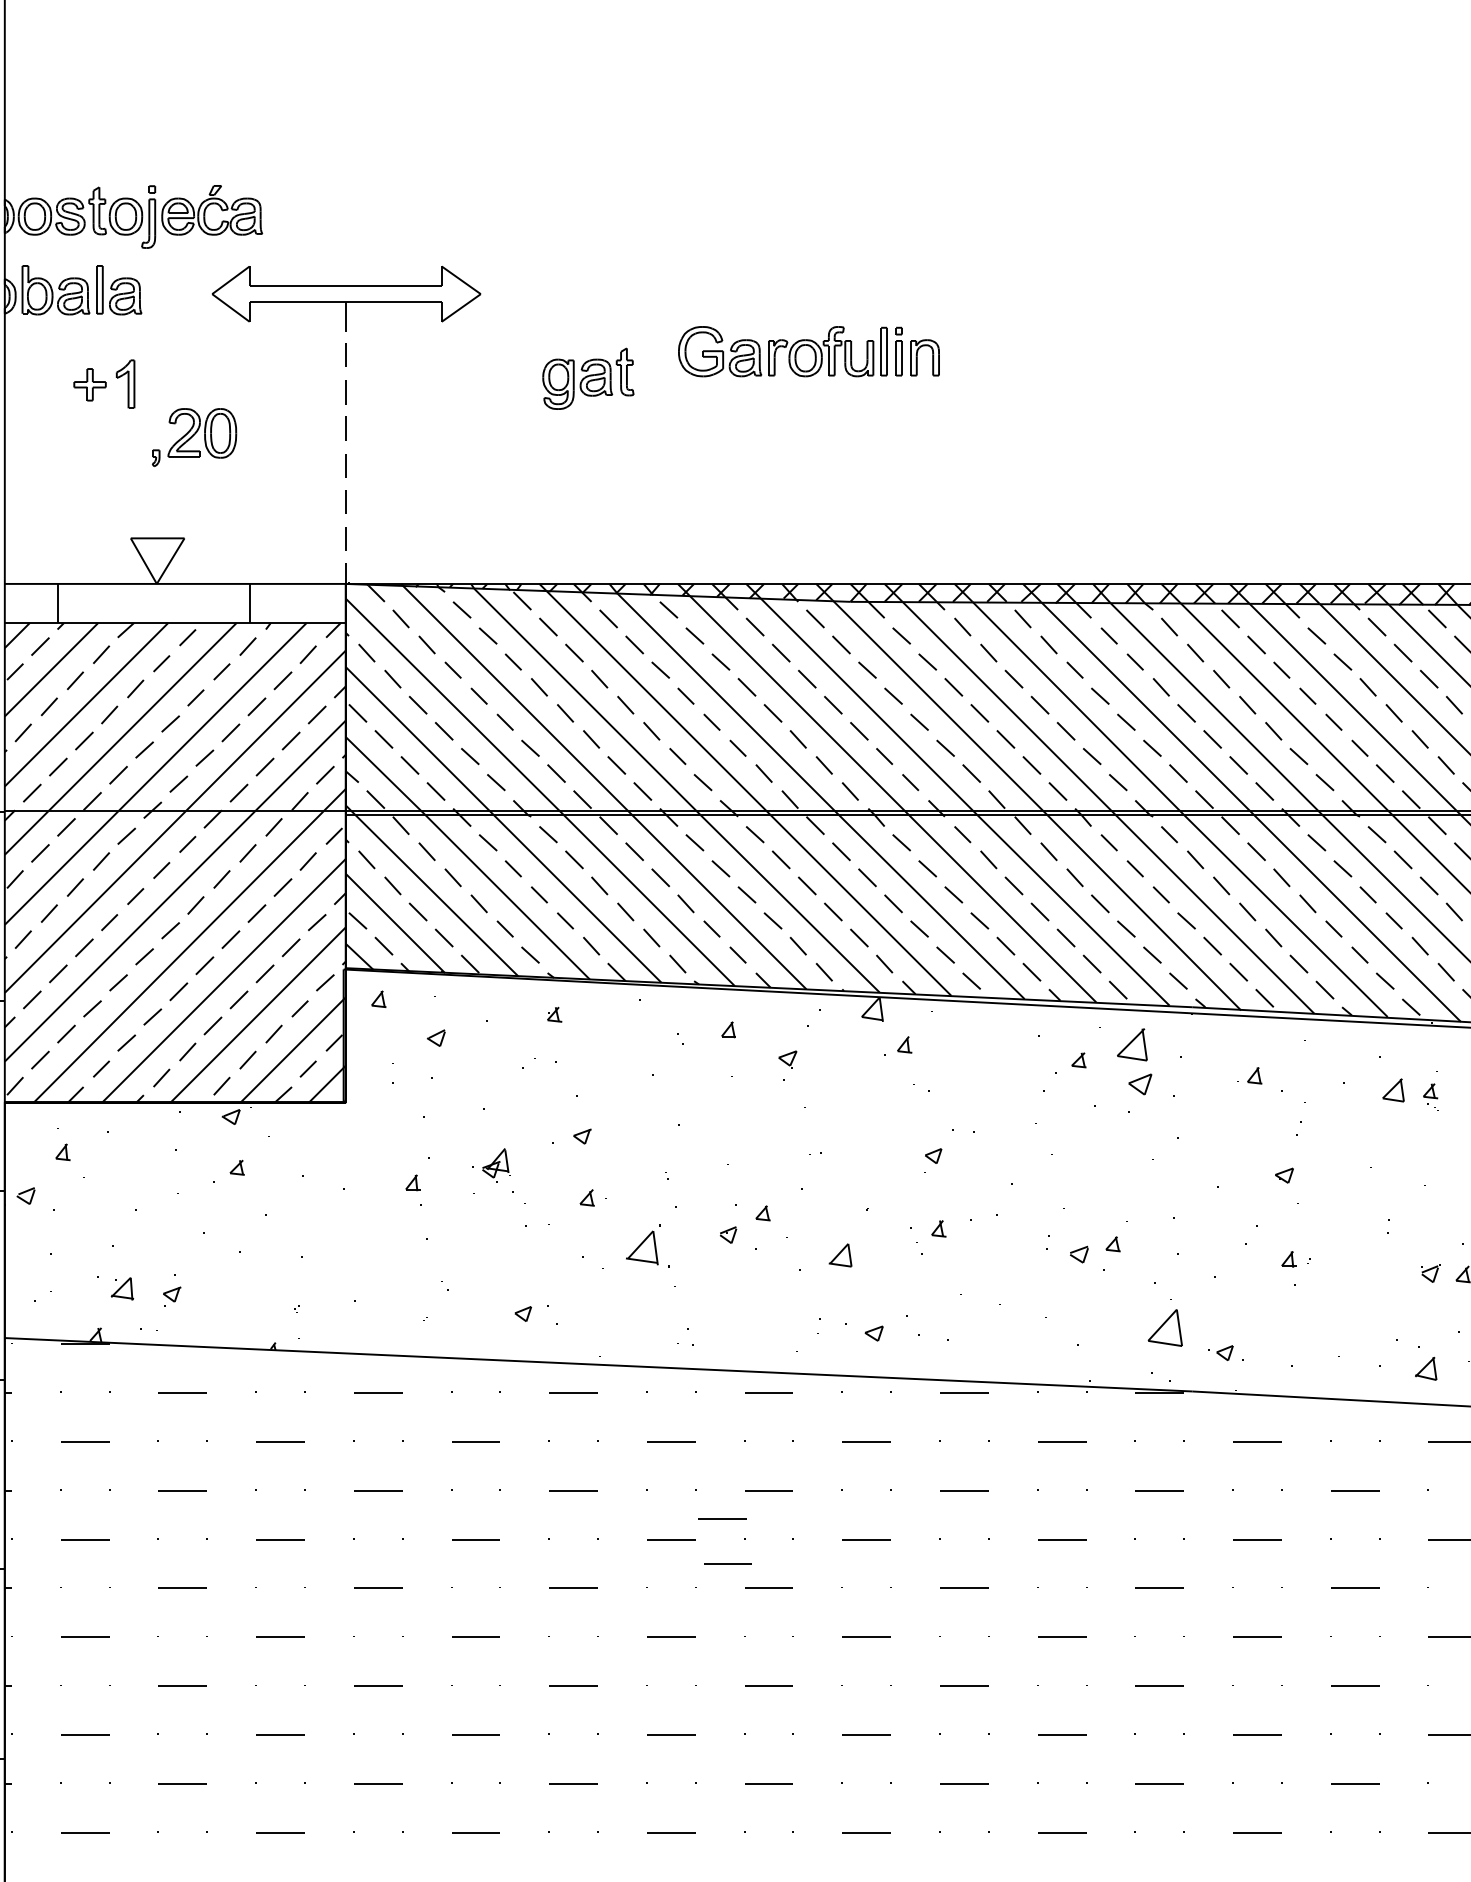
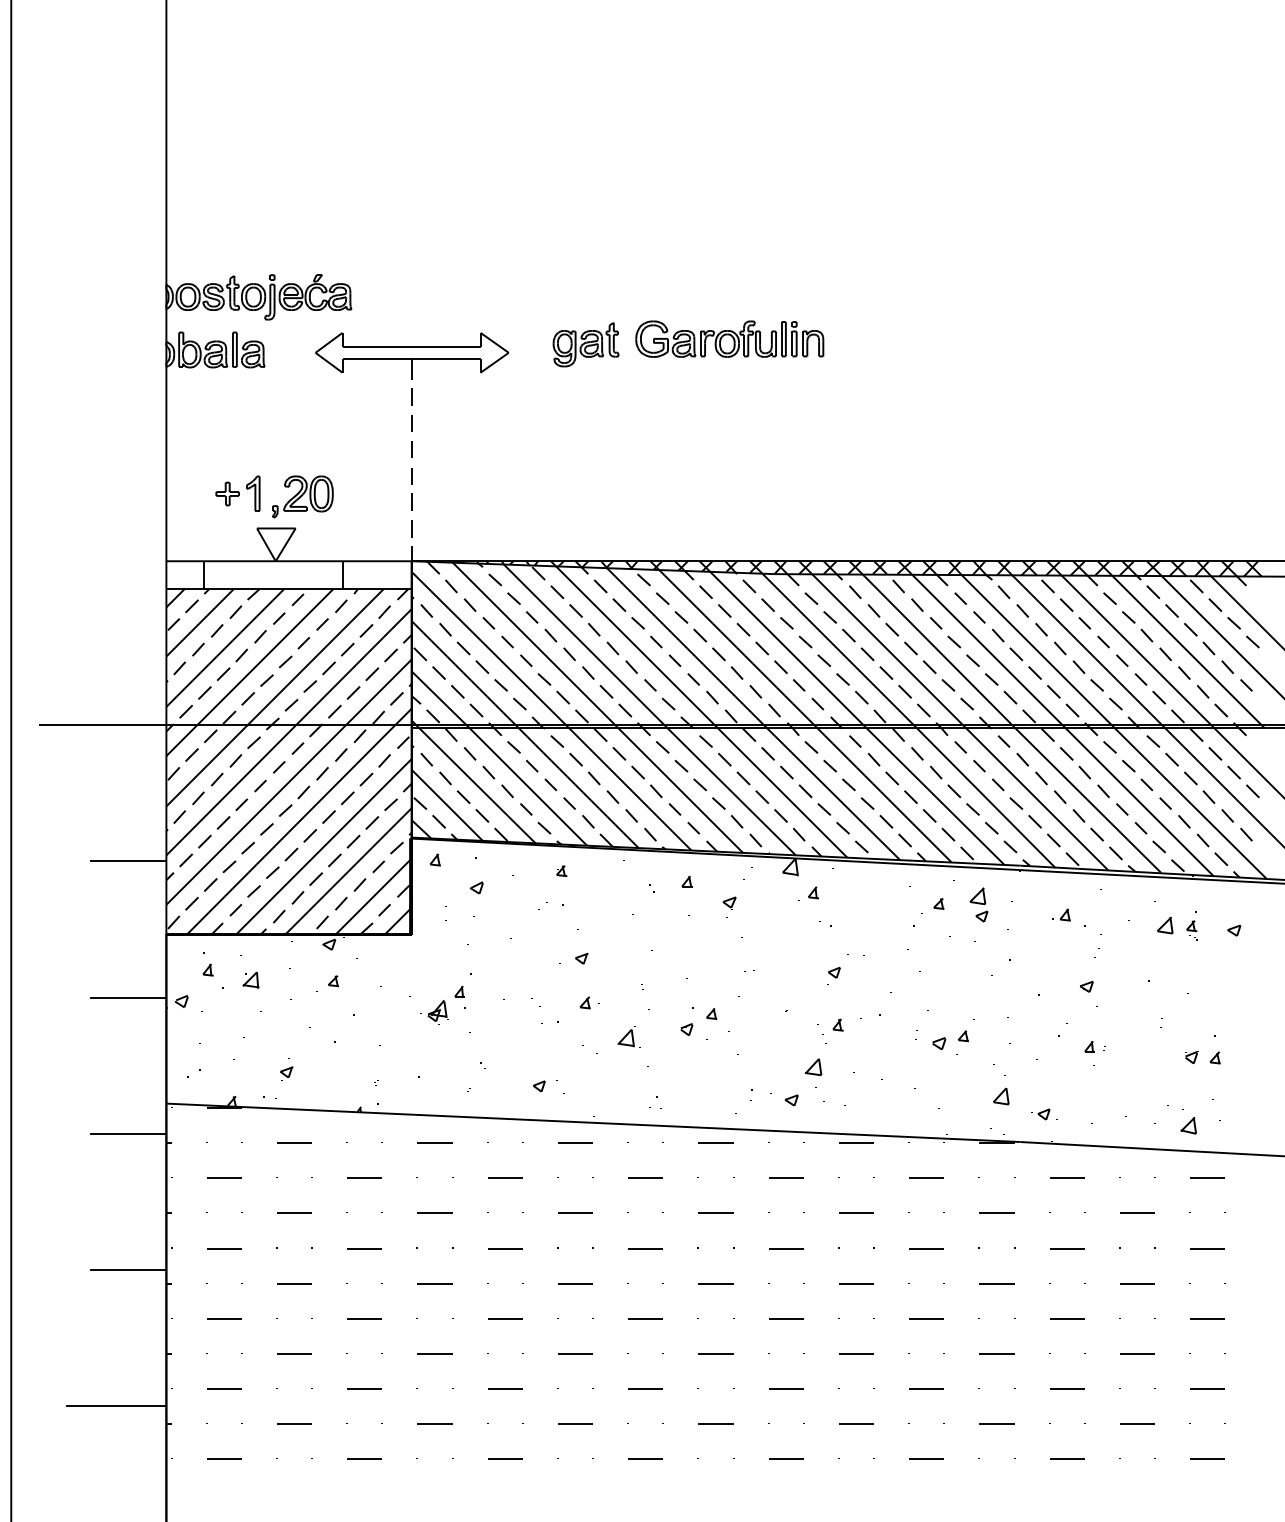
part: (808, 350) -> (729, 338), moved
part: (587, 378) -> (585, 344), moved
part: (103, 384) -> (237, 493), moved
part: (194, 436) -> (302, 496), moved
part: (1133, 1061) -> (978, 904), size x0.71
part: (491, 1165) -> (434, 1012), moved
part: (647, 1244) -> (628, 1036), size x0.71
part: (840, 1255) -> (813, 1067), moved
part: (121, 1287) -> (250, 979), moved
part: (1165, 1328) -> (1001, 1096), size x0.62
line: (722, 1518) -> (682, 1233), removed
line: (727, 1563) -> (686, 1265), removed

